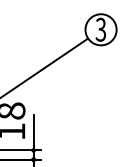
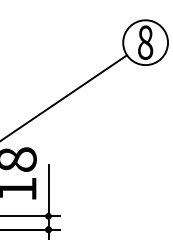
text: (100, 29) -> (144, 42), 3 -> 8

